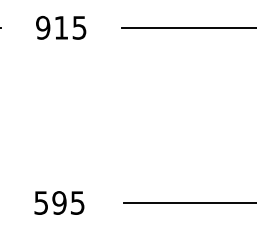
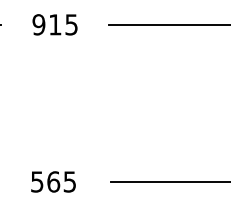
text: (59, 202) -> (53, 181), 595 -> 565

